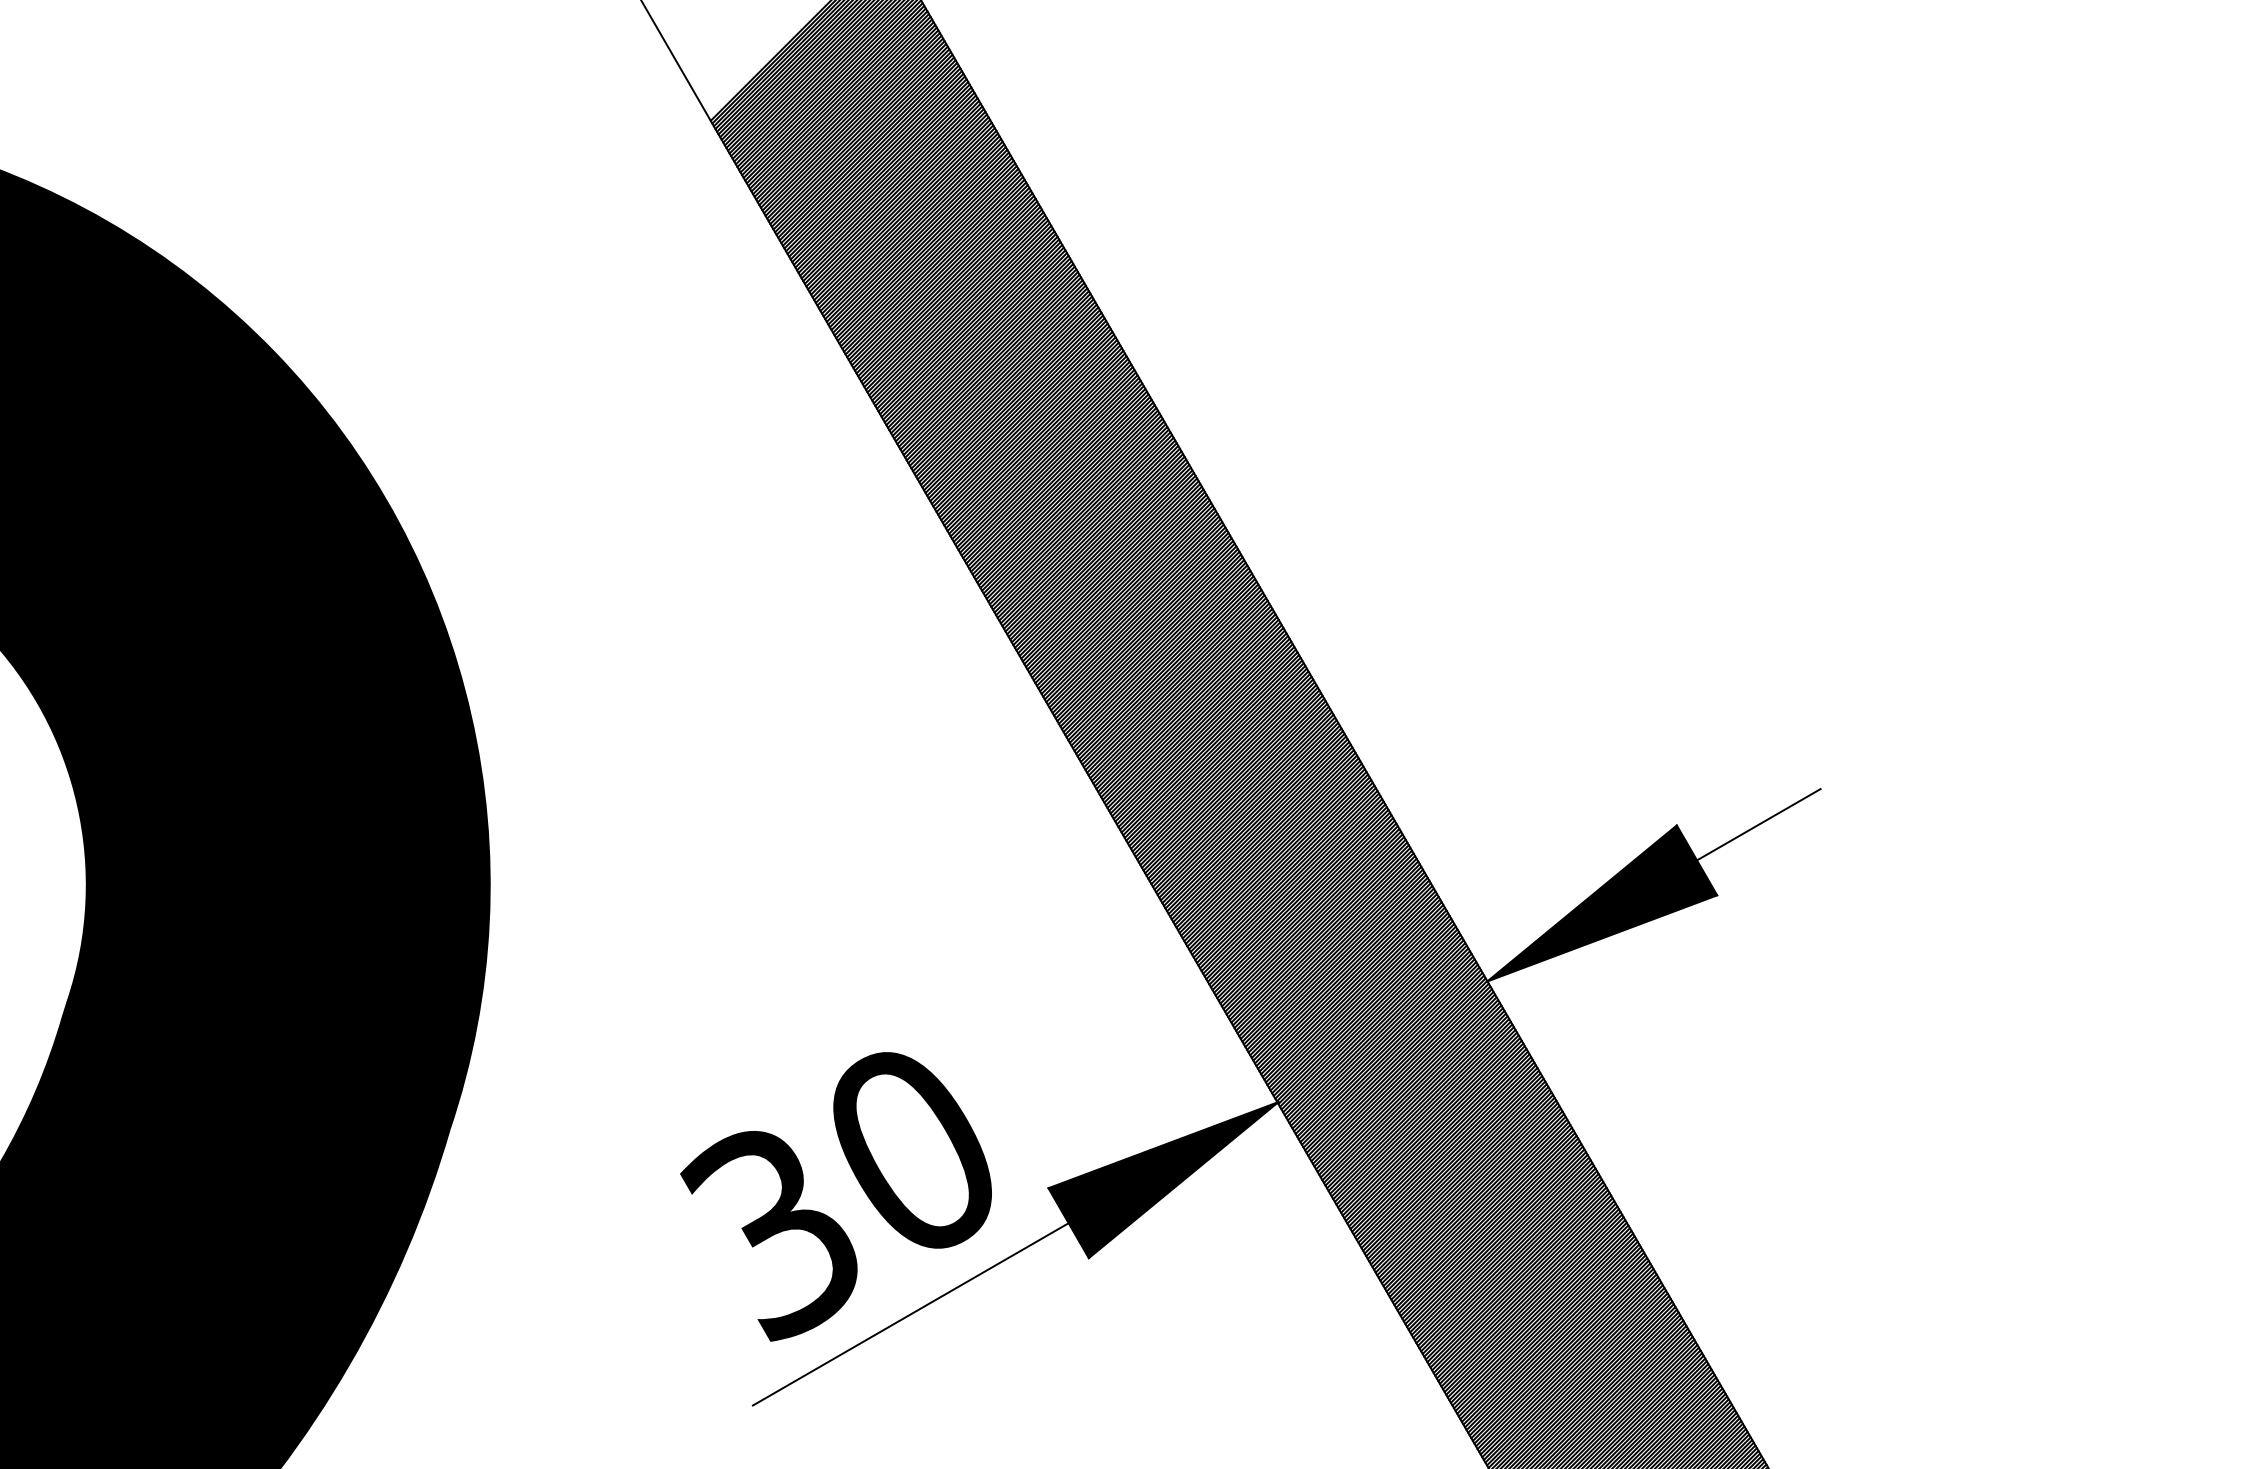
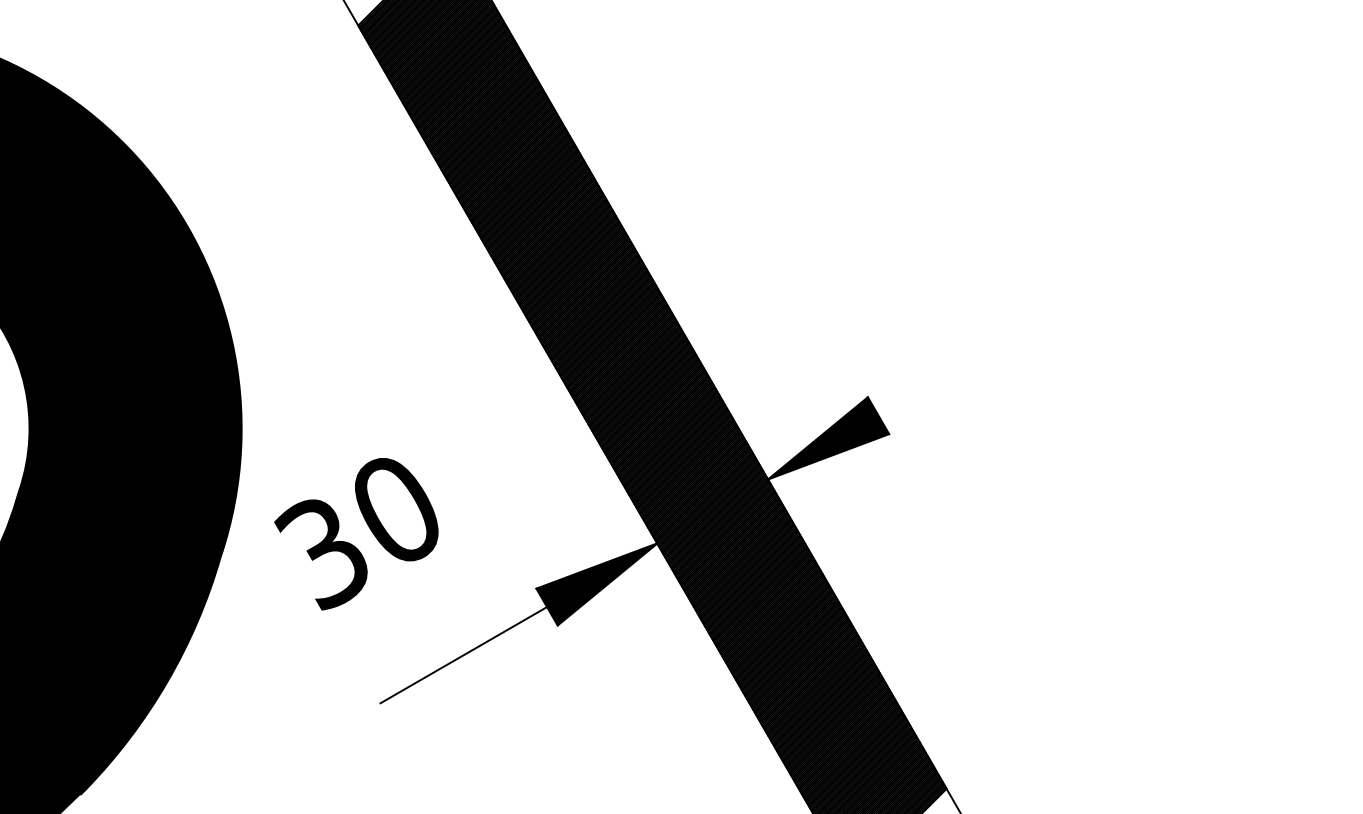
line: (1757, 824) -> (910, 396), removed
text: (836, 1197) -> (356, 534), moved

